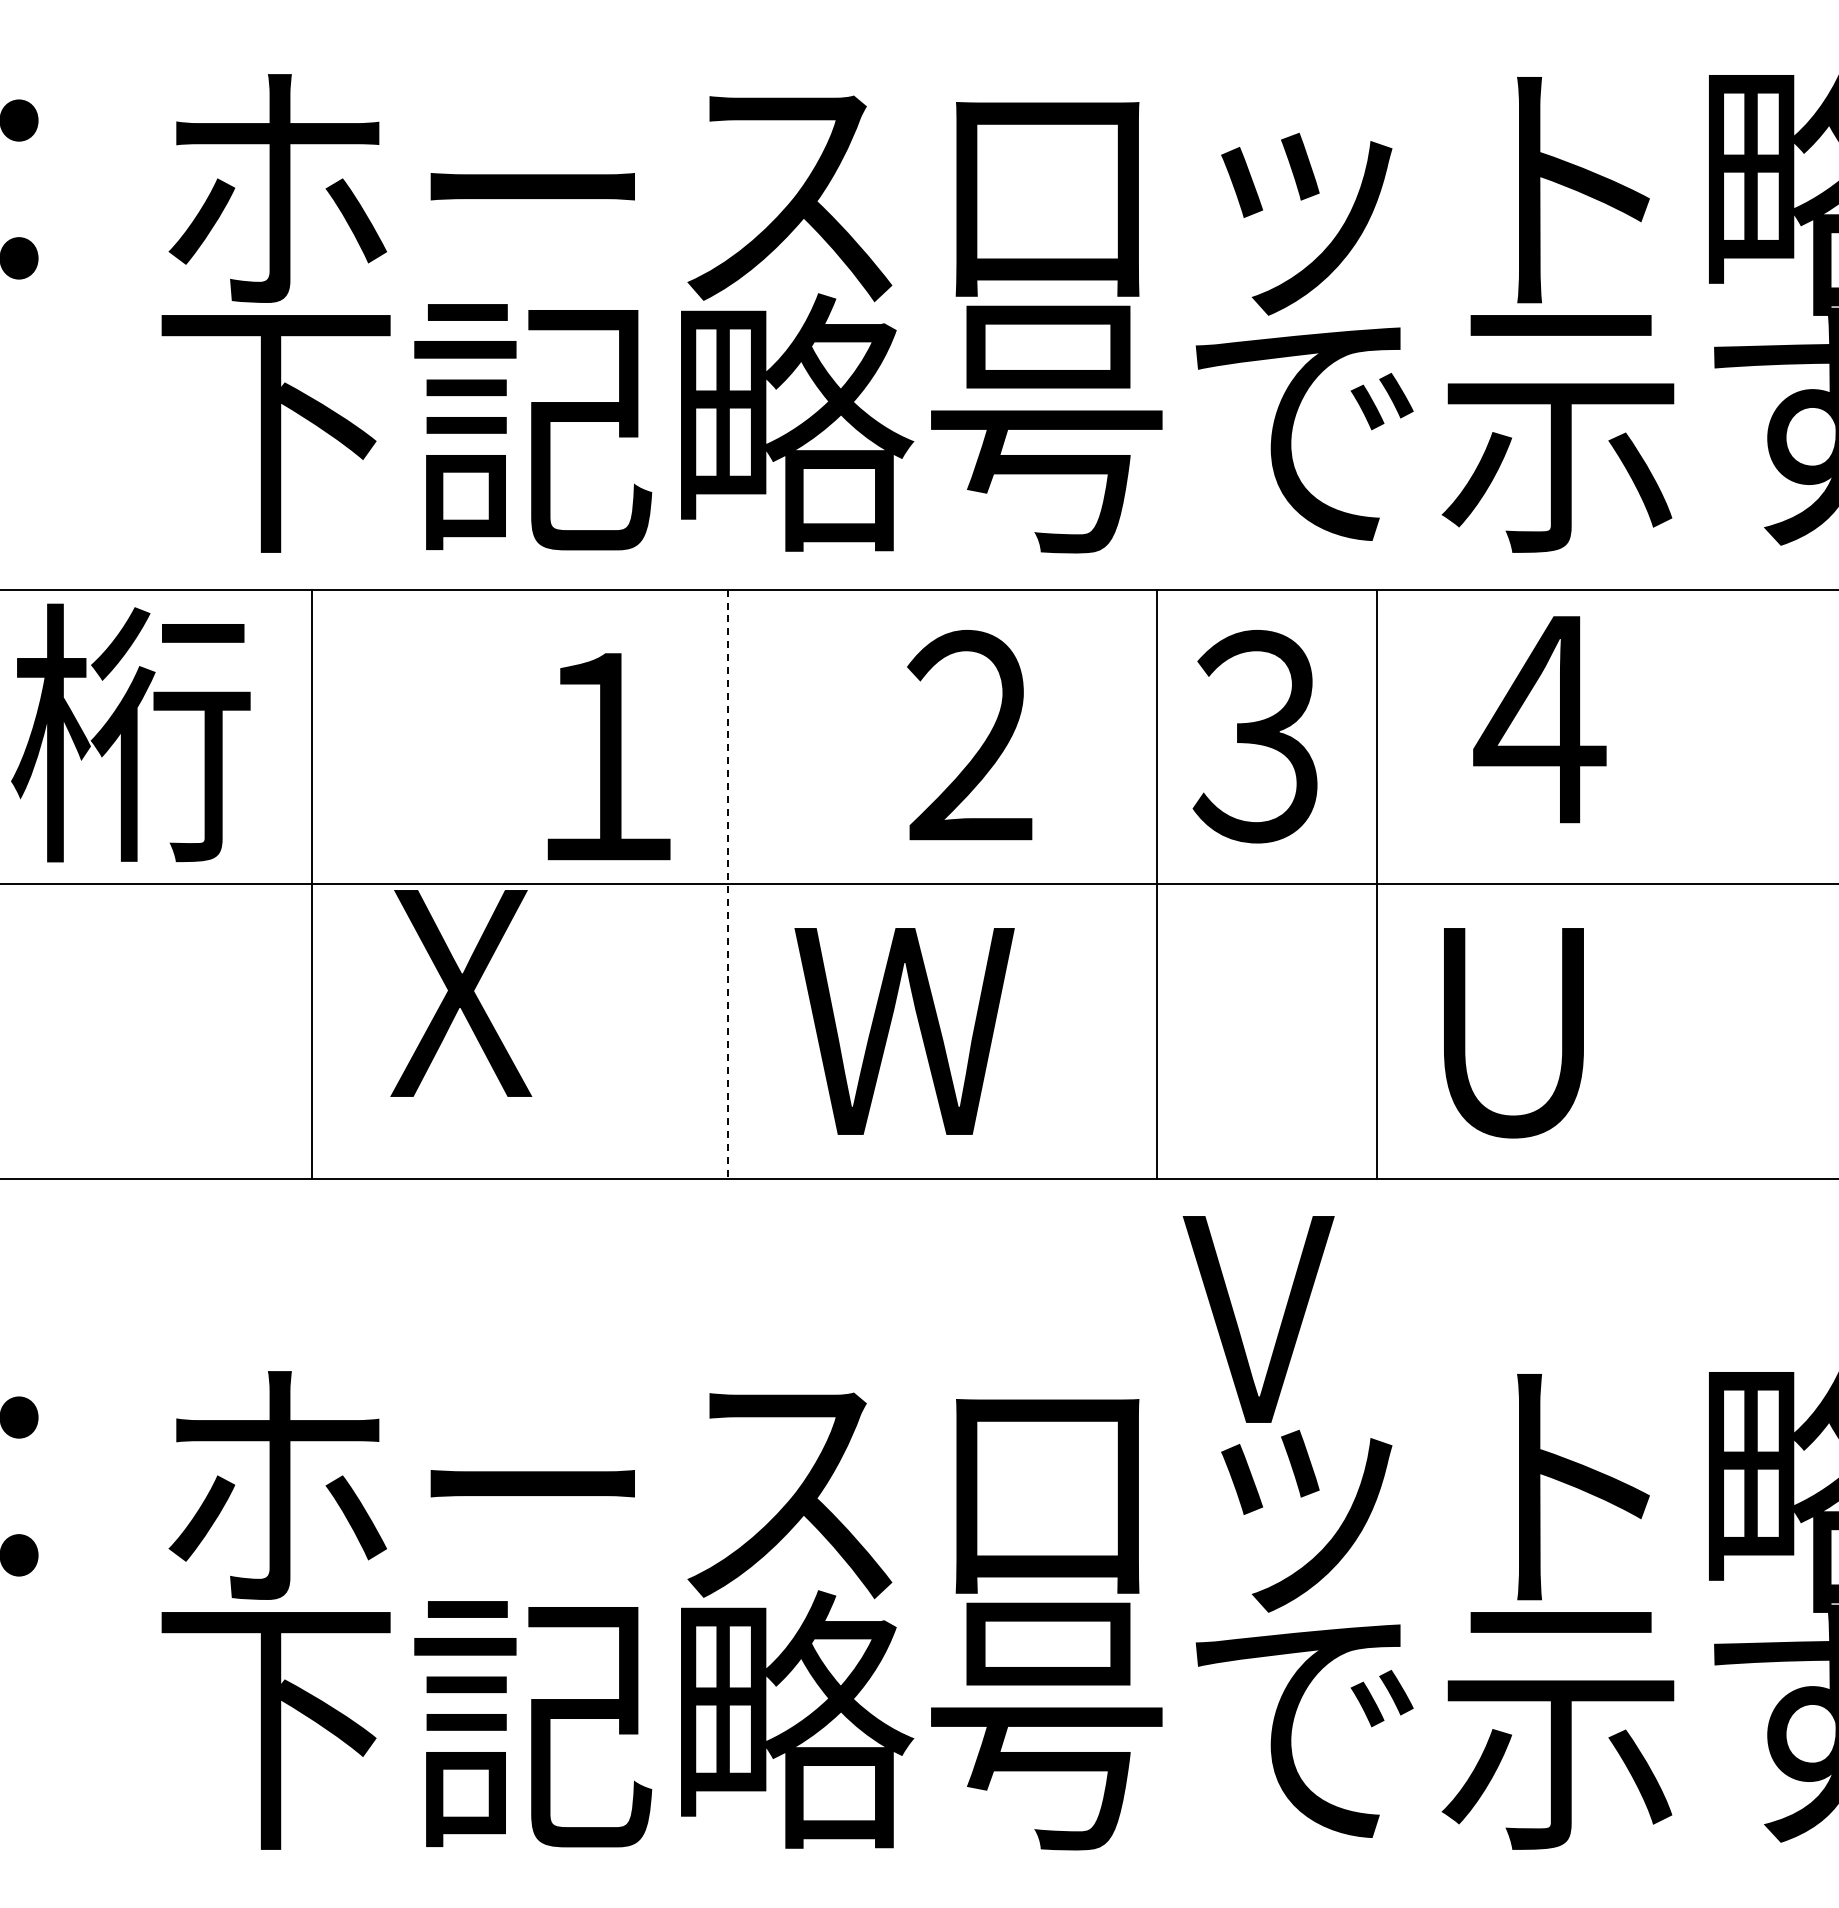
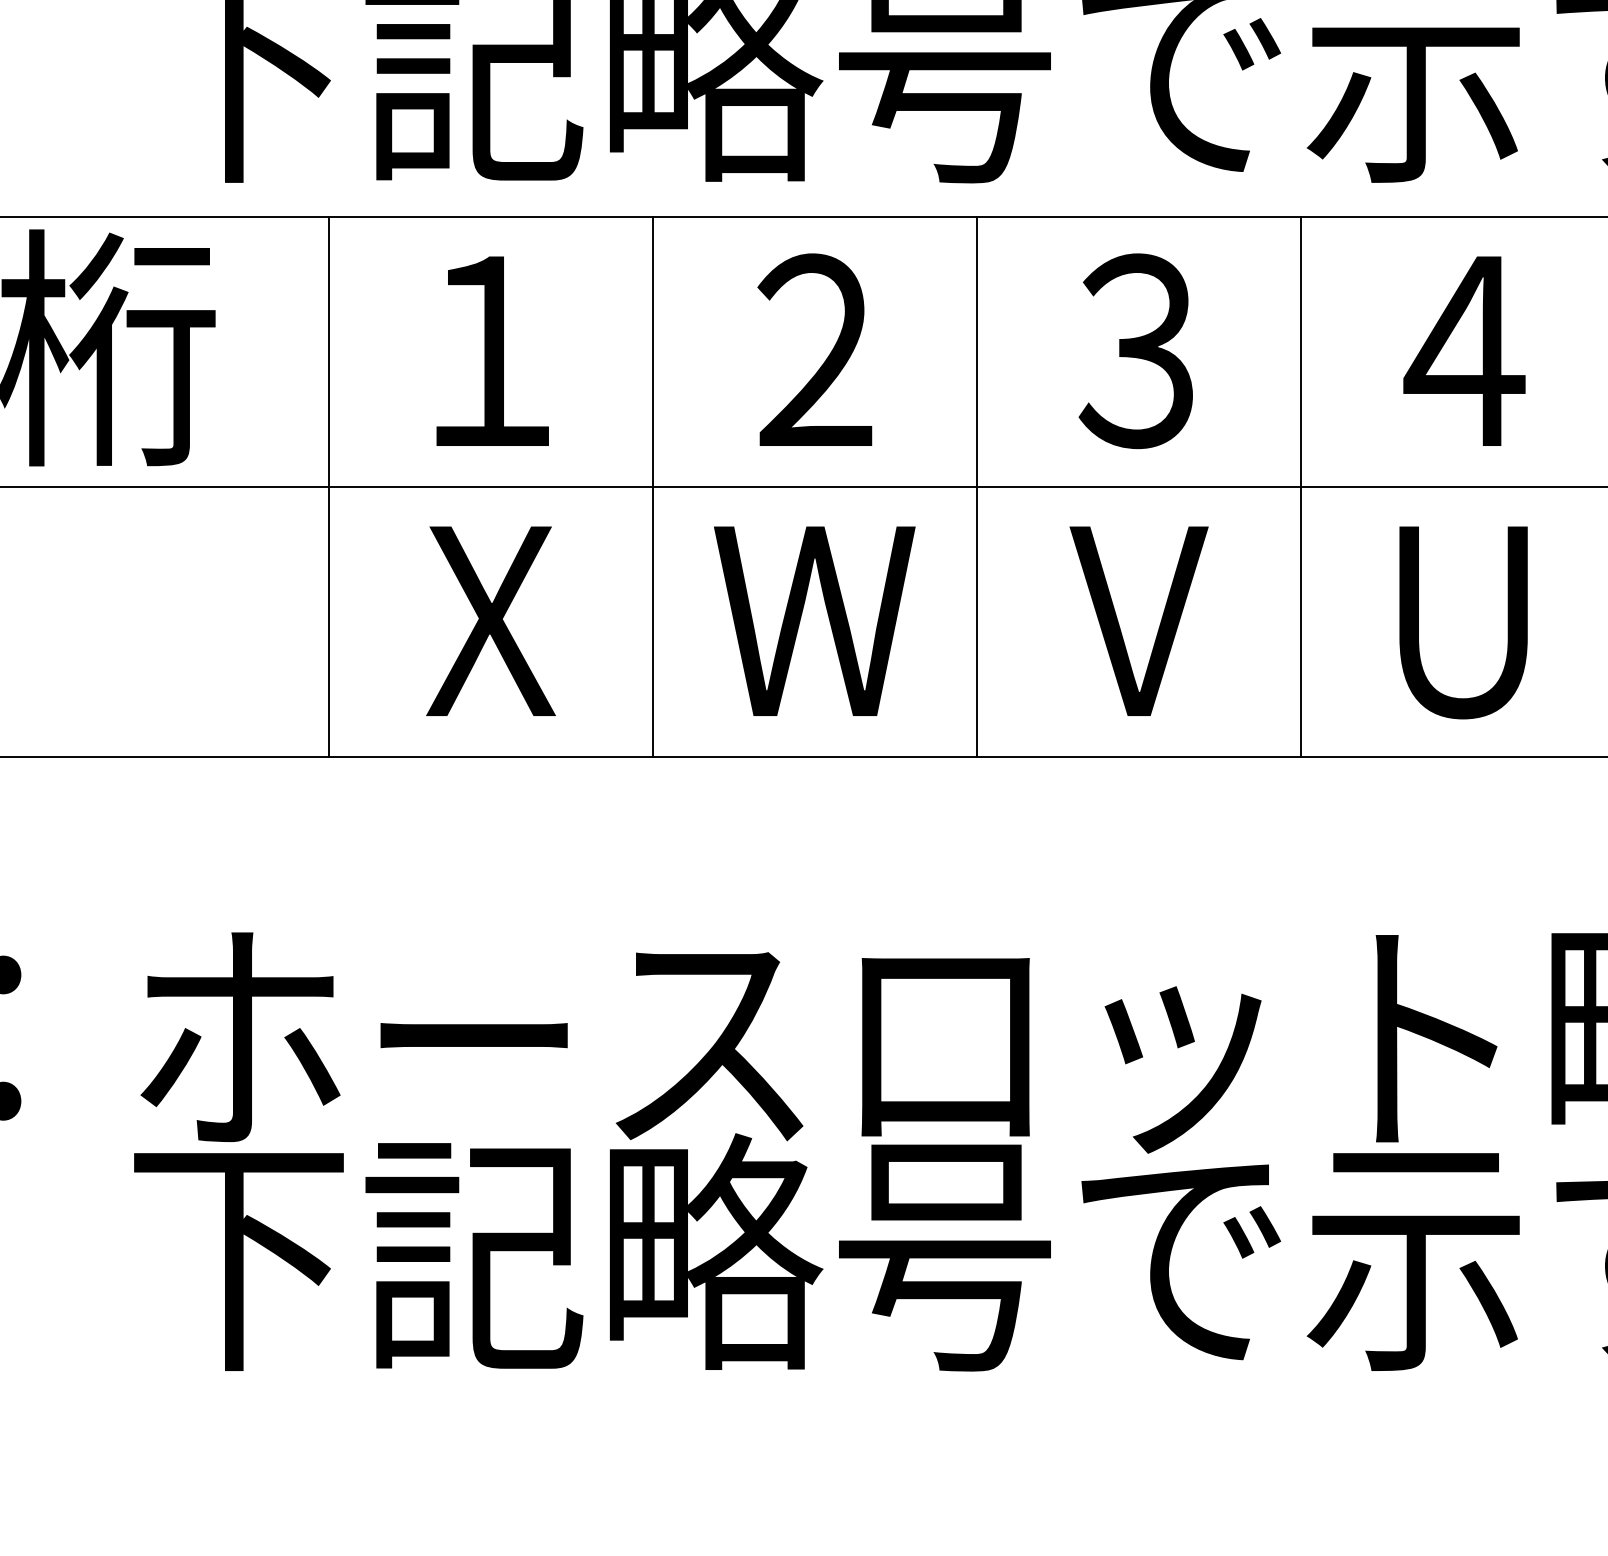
text: (1539, 719) -> (1464, 351), moved
text: (969, 735) -> (814, 350), moved
text: (608, 756) -> (492, 351), moved
line: (312, 884) -> (329, 486), moved
line: (728, 884) -> (653, 486), dashed -> solid
line: (1156, 884) -> (976, 486), moved
line: (1376, 884) -> (1301, 486), moved
text: (461, 993) -> (491, 621), moved
text: (1513, 1033) -> (1463, 623), moved
text: (1258, 1319) -> (1138, 621), moved

